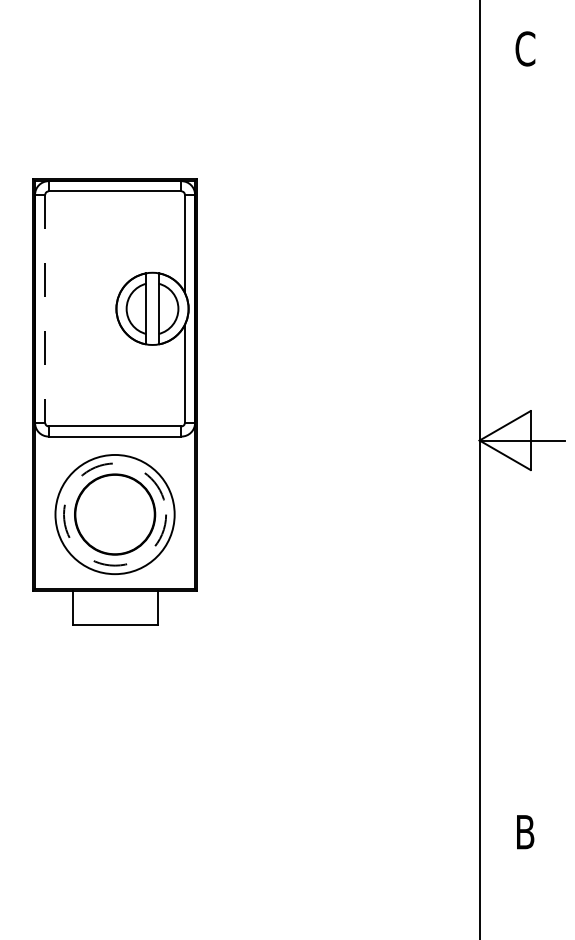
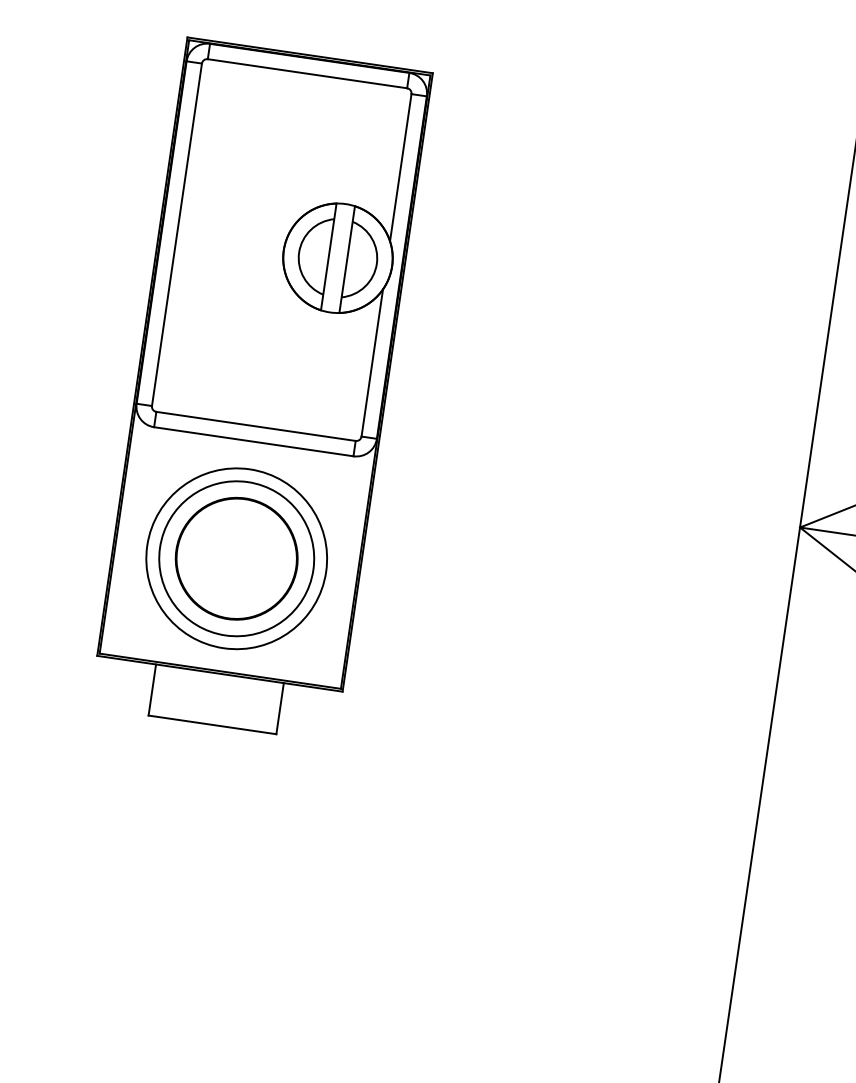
line: (45, 309) -> (177, 235), dashed -> solid
circle: (115, 514) -> (237, 558), dashed -> solid

